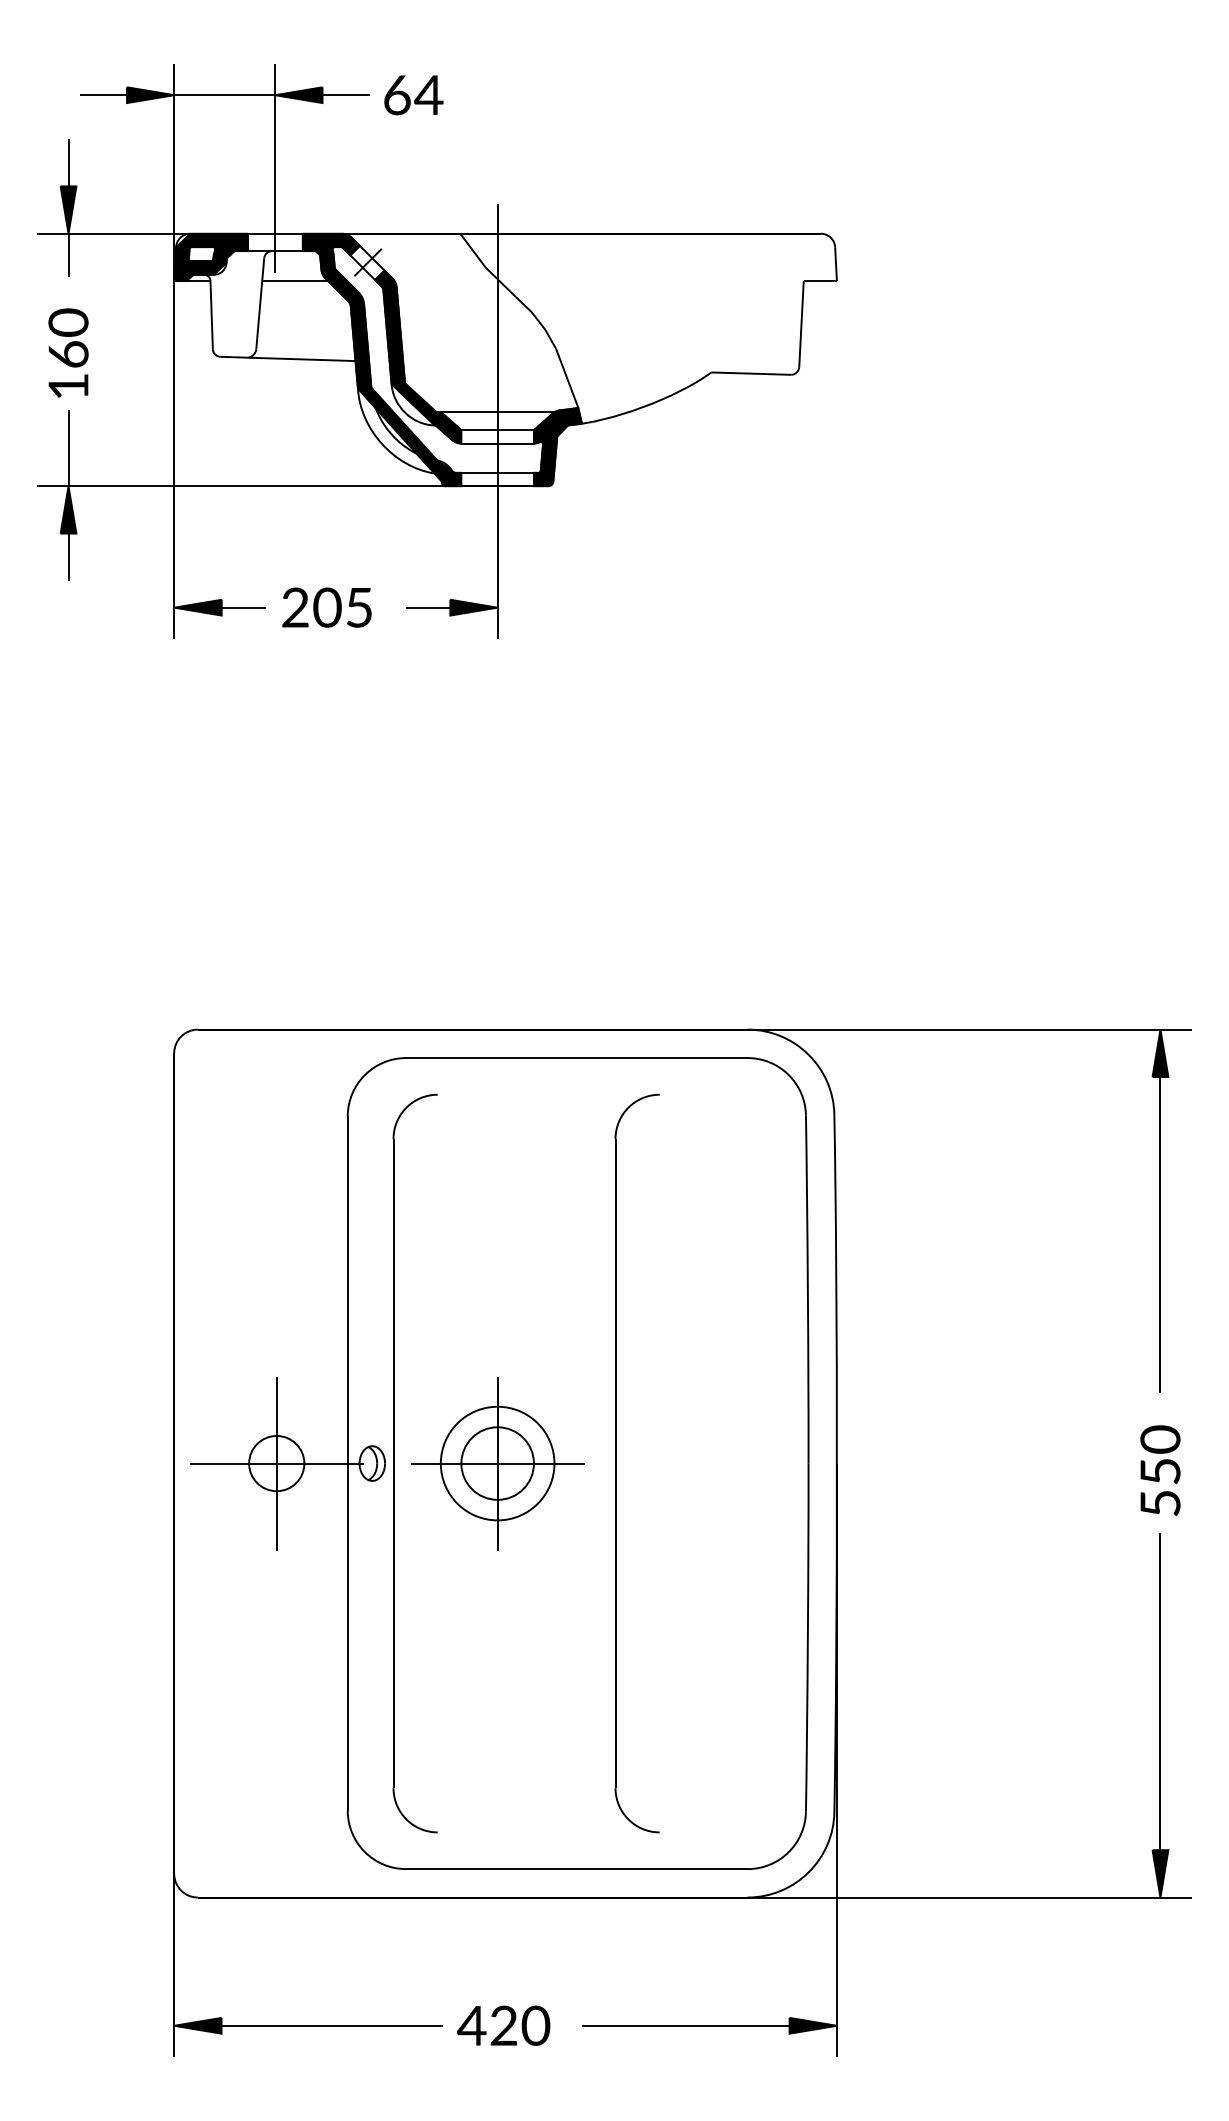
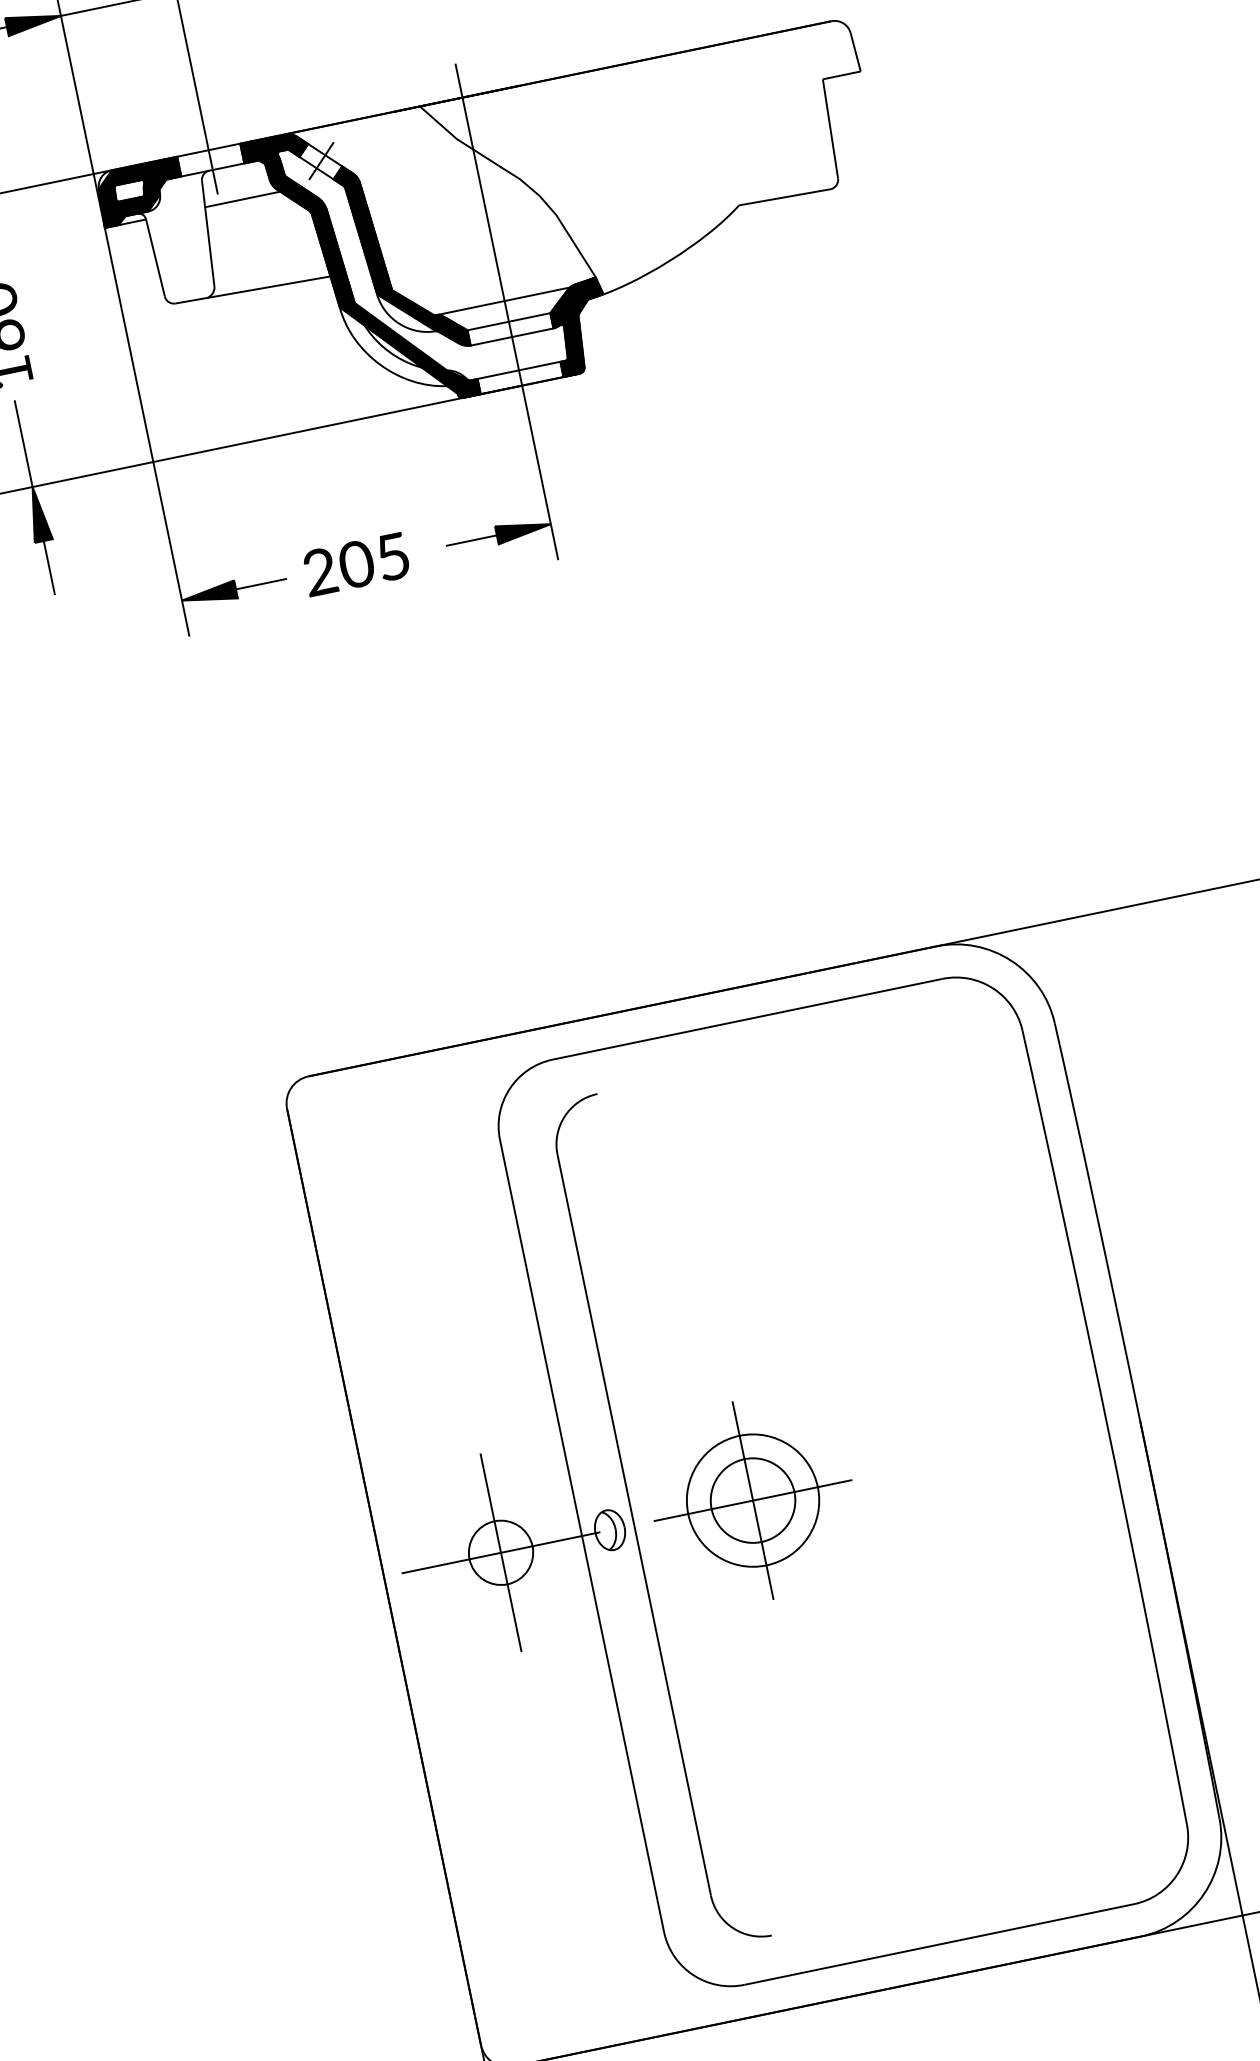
part: (616, 1463) -> (888, 1472), removed

